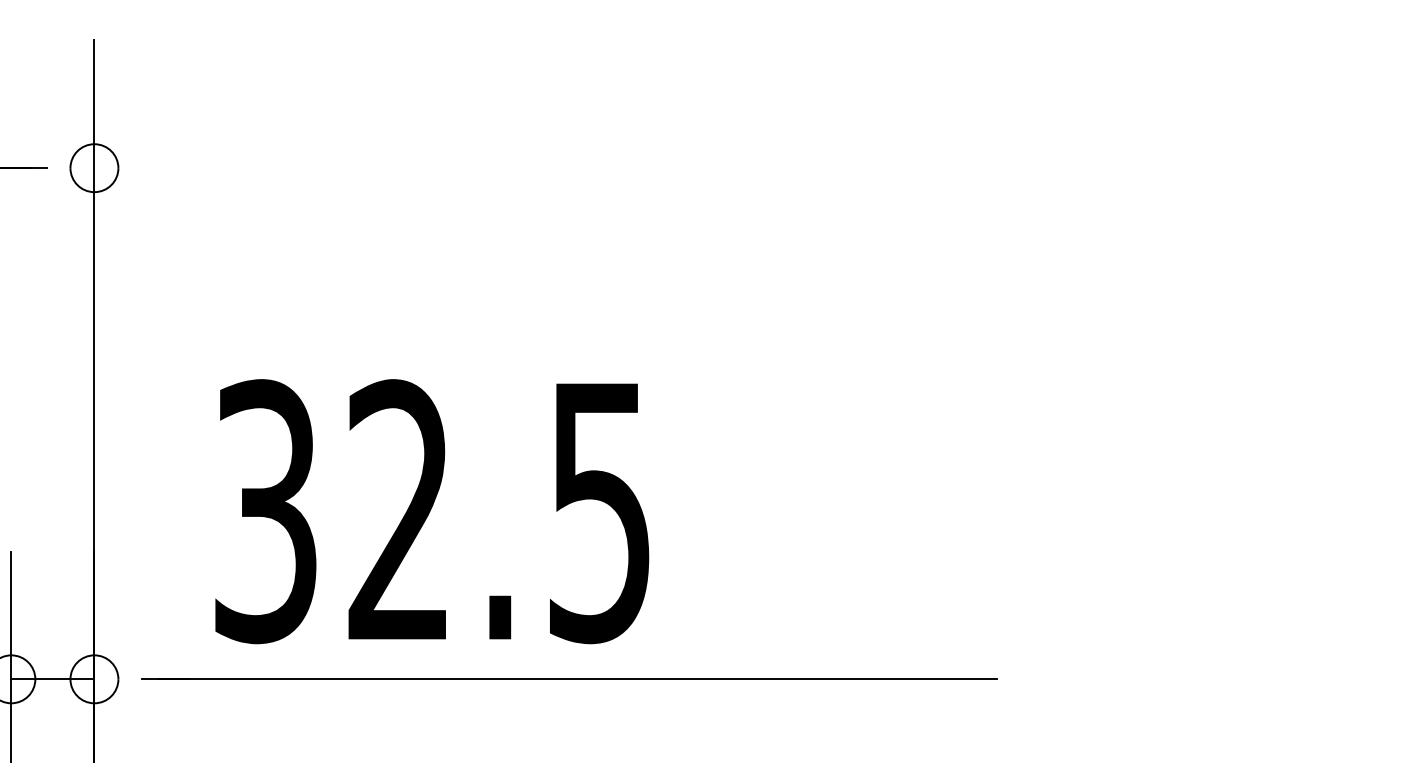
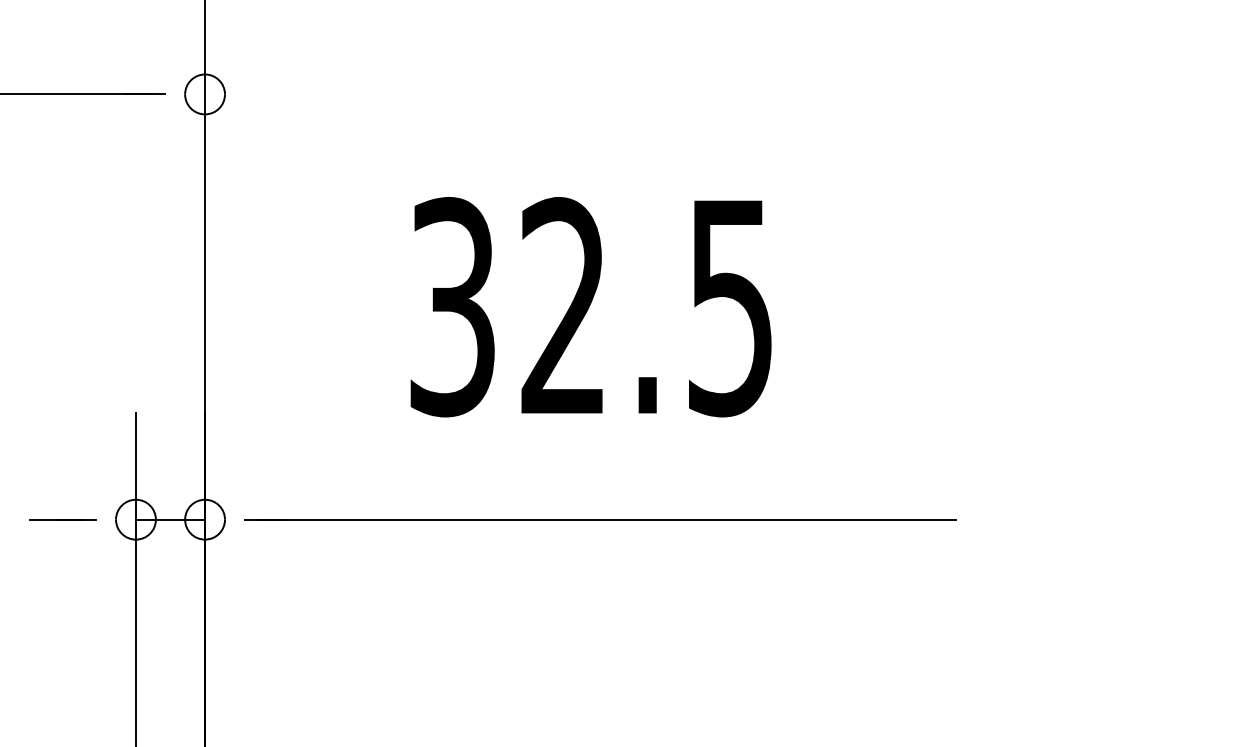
text: (431, 512) -> (590, 307), moved

